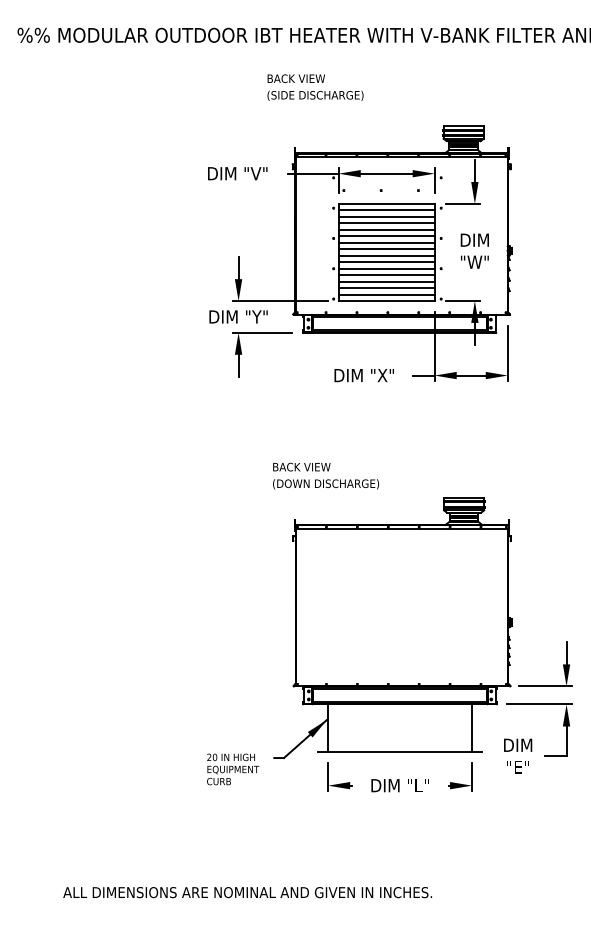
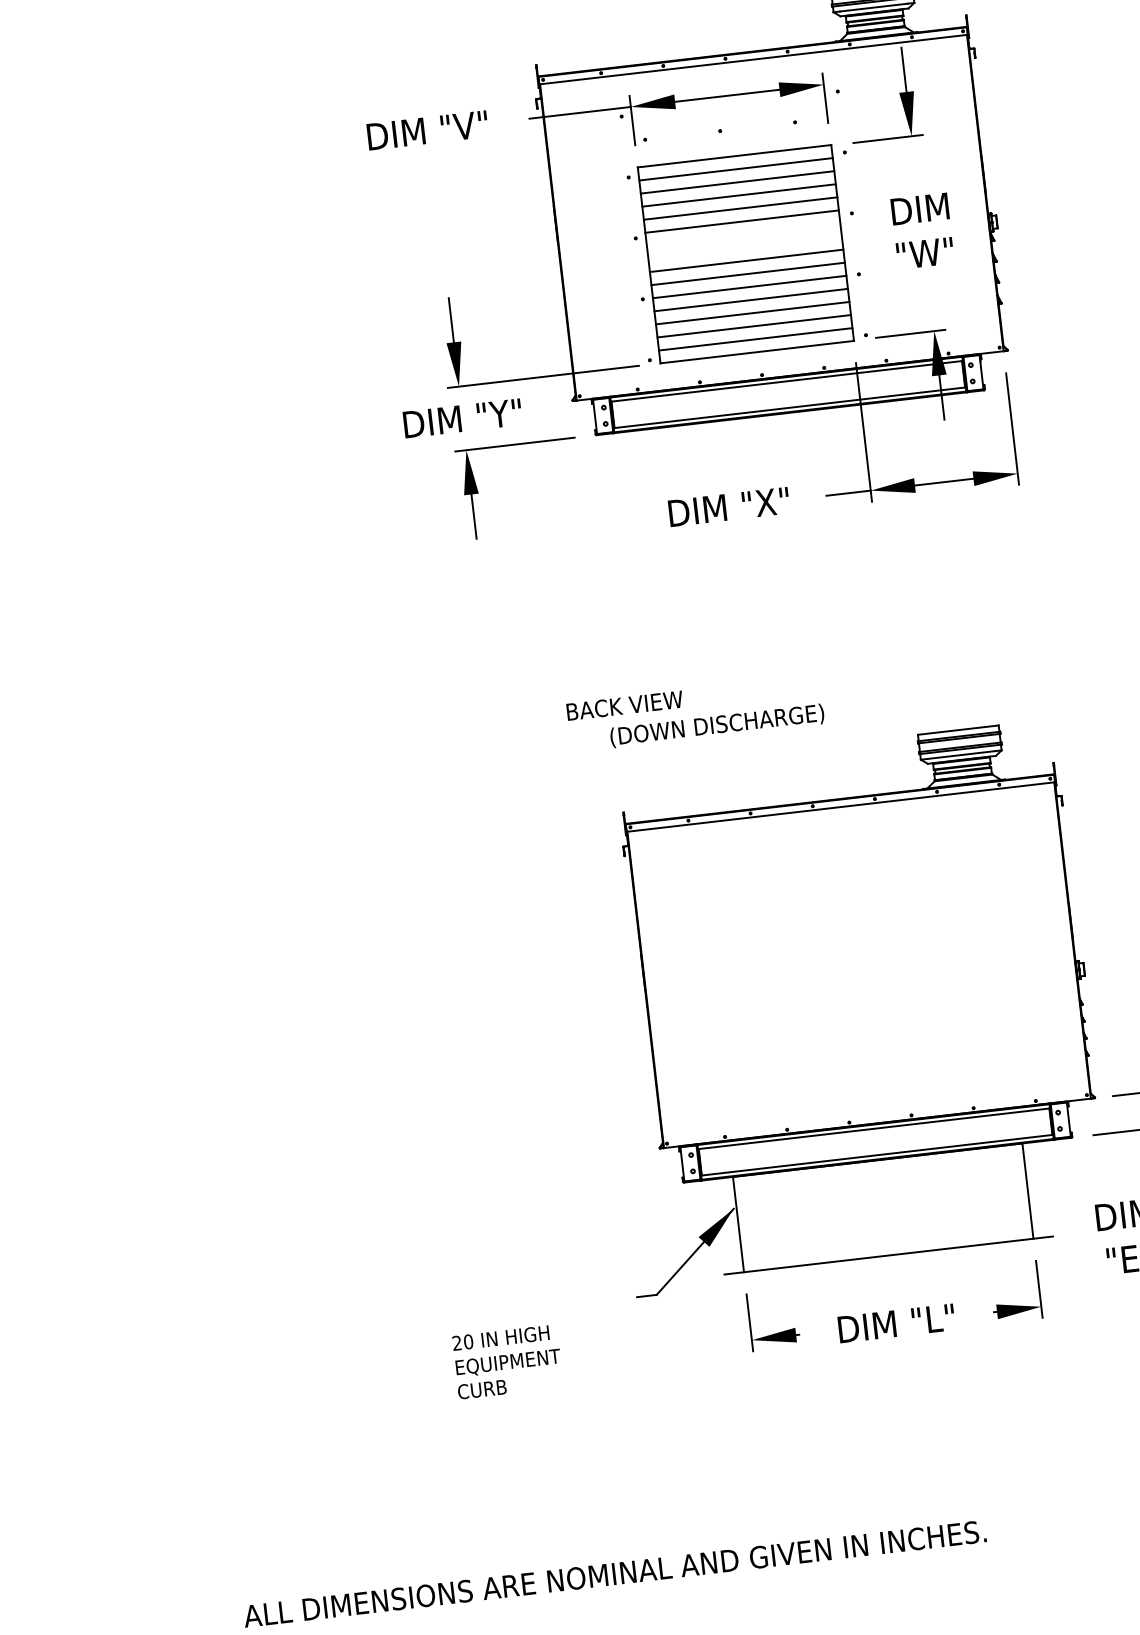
line: (386, 242) -> (742, 234), removed
line: (386, 249) -> (744, 248), removed
text: (326, 484) -> (718, 726), moved
text: (233, 769) -> (508, 1361), moved

